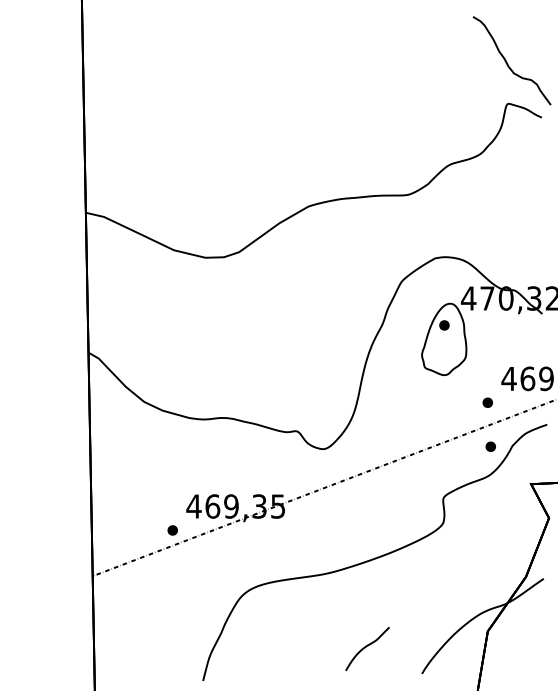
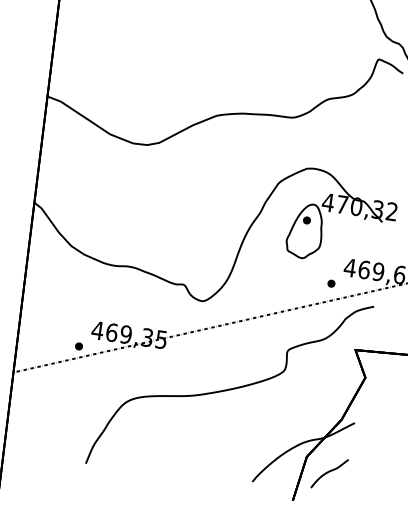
part: (490, 446) -> (328, 317), removed
curve: (366, 647) -> (329, 472), moved

